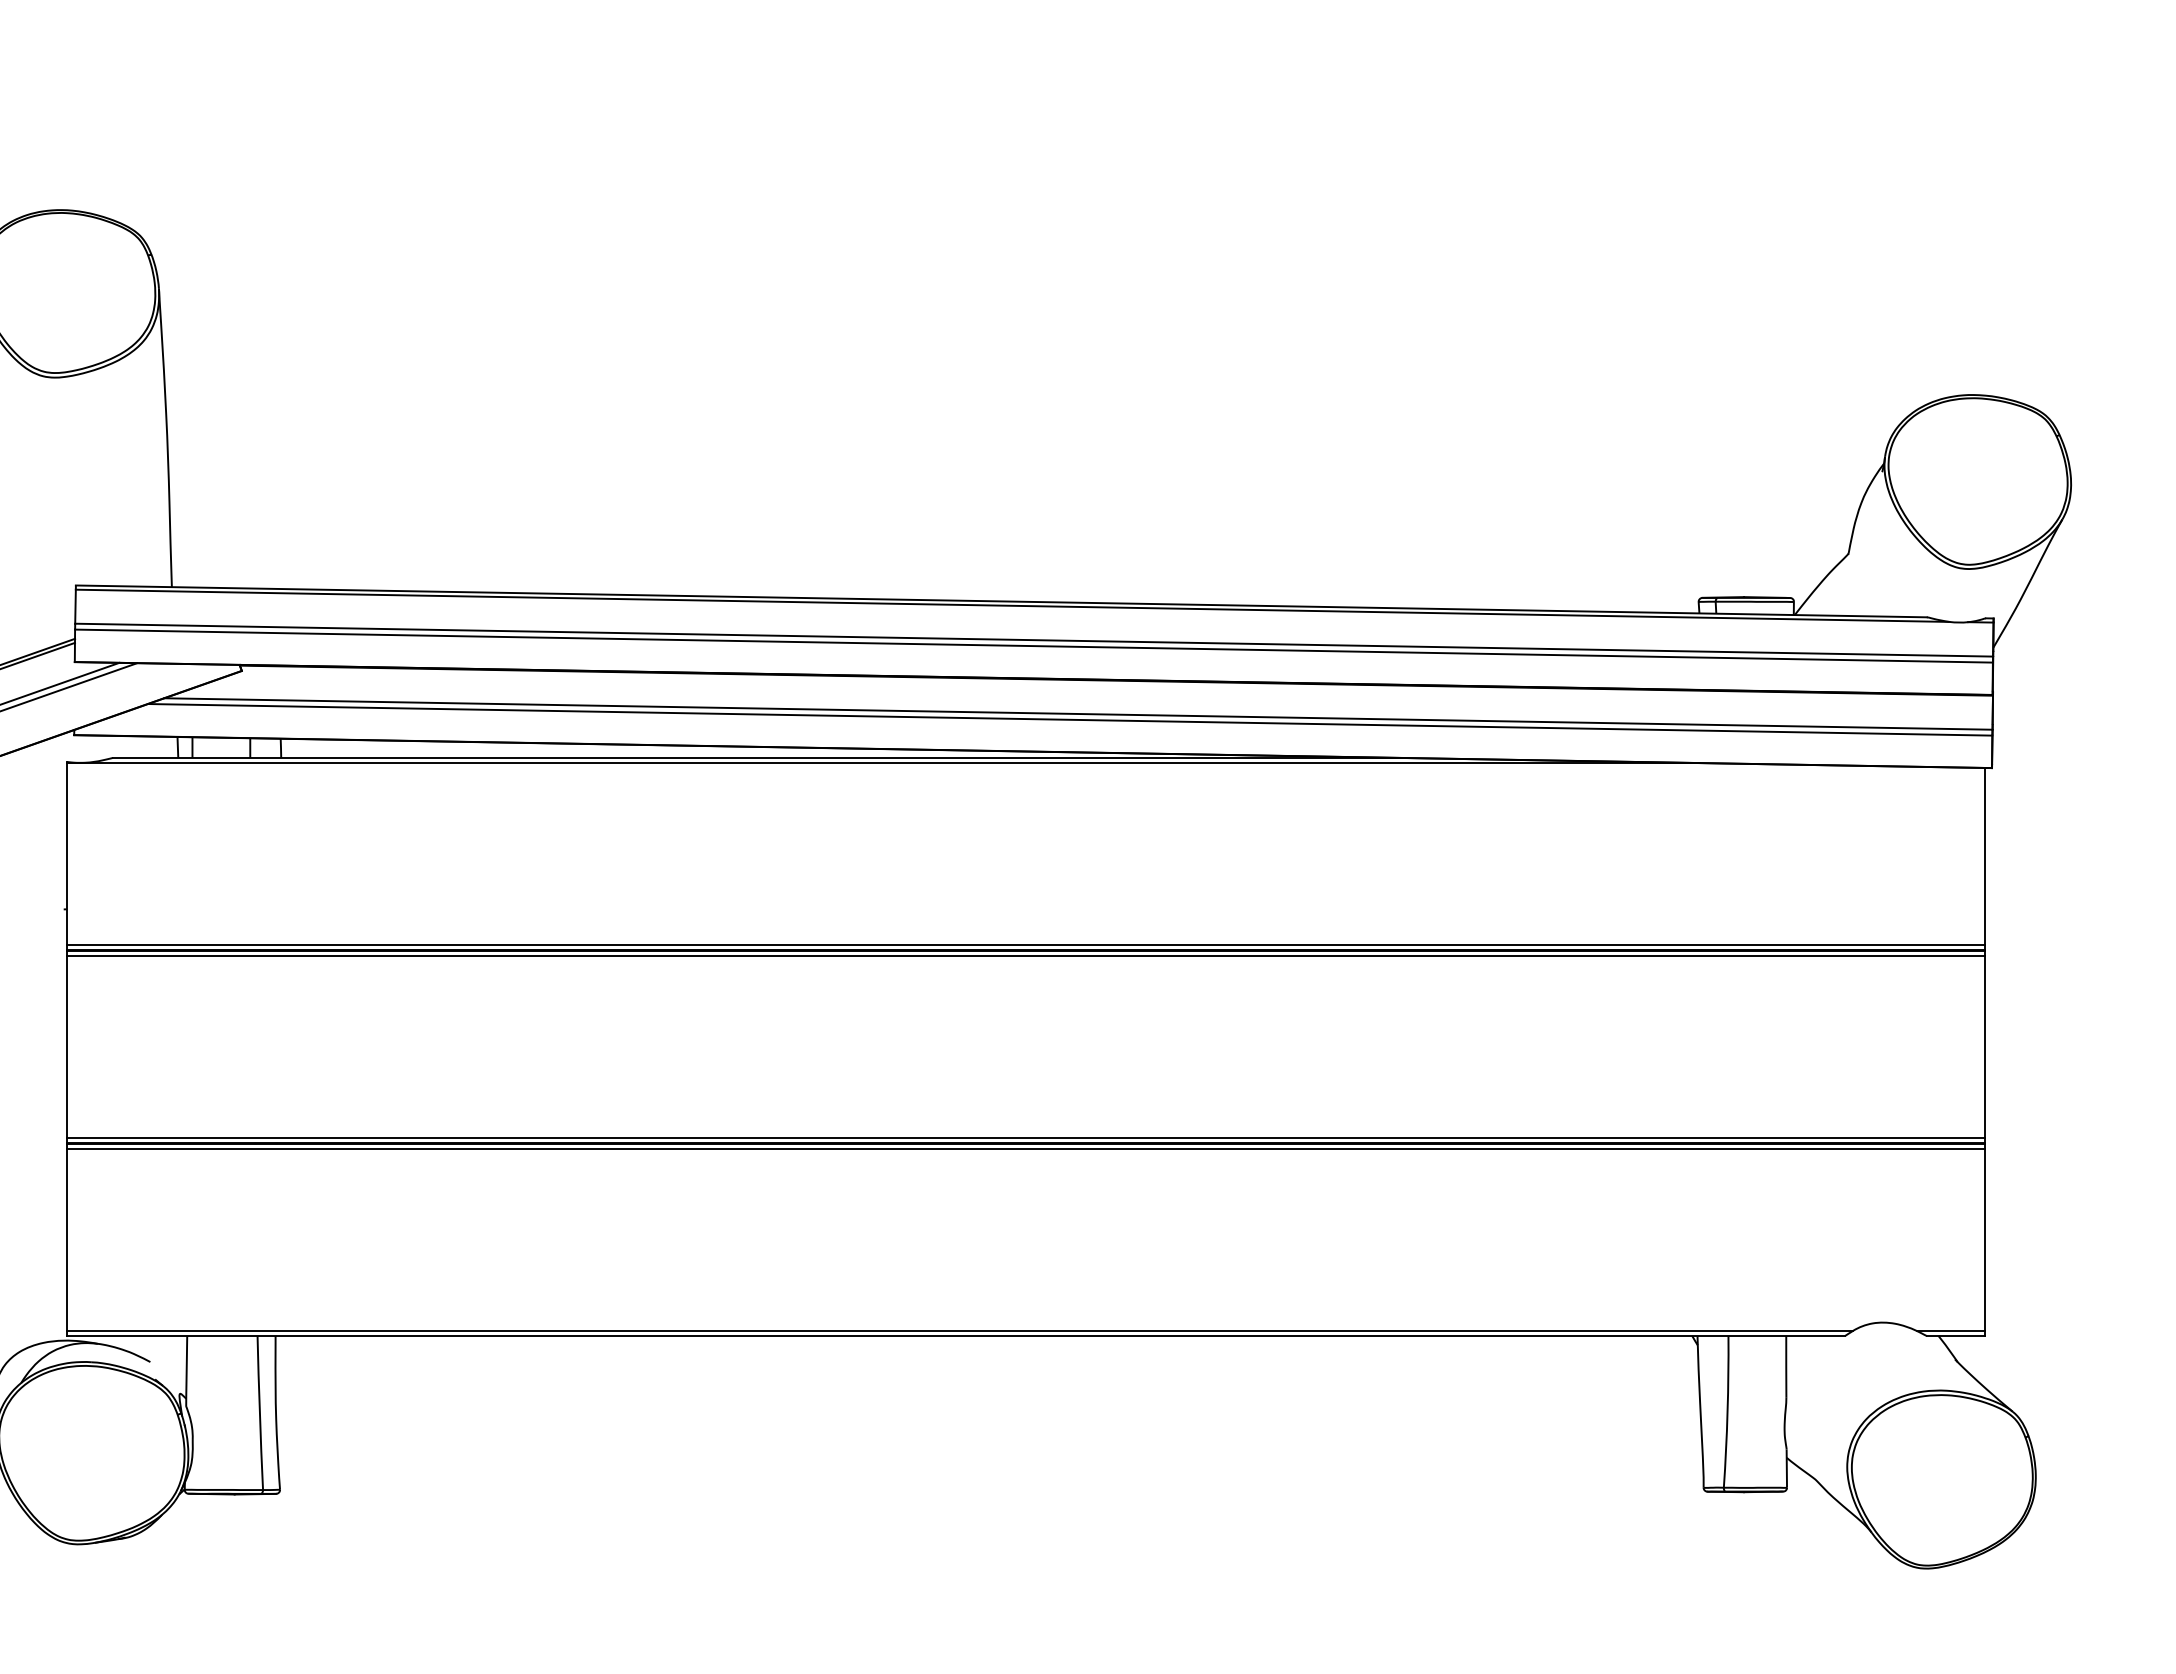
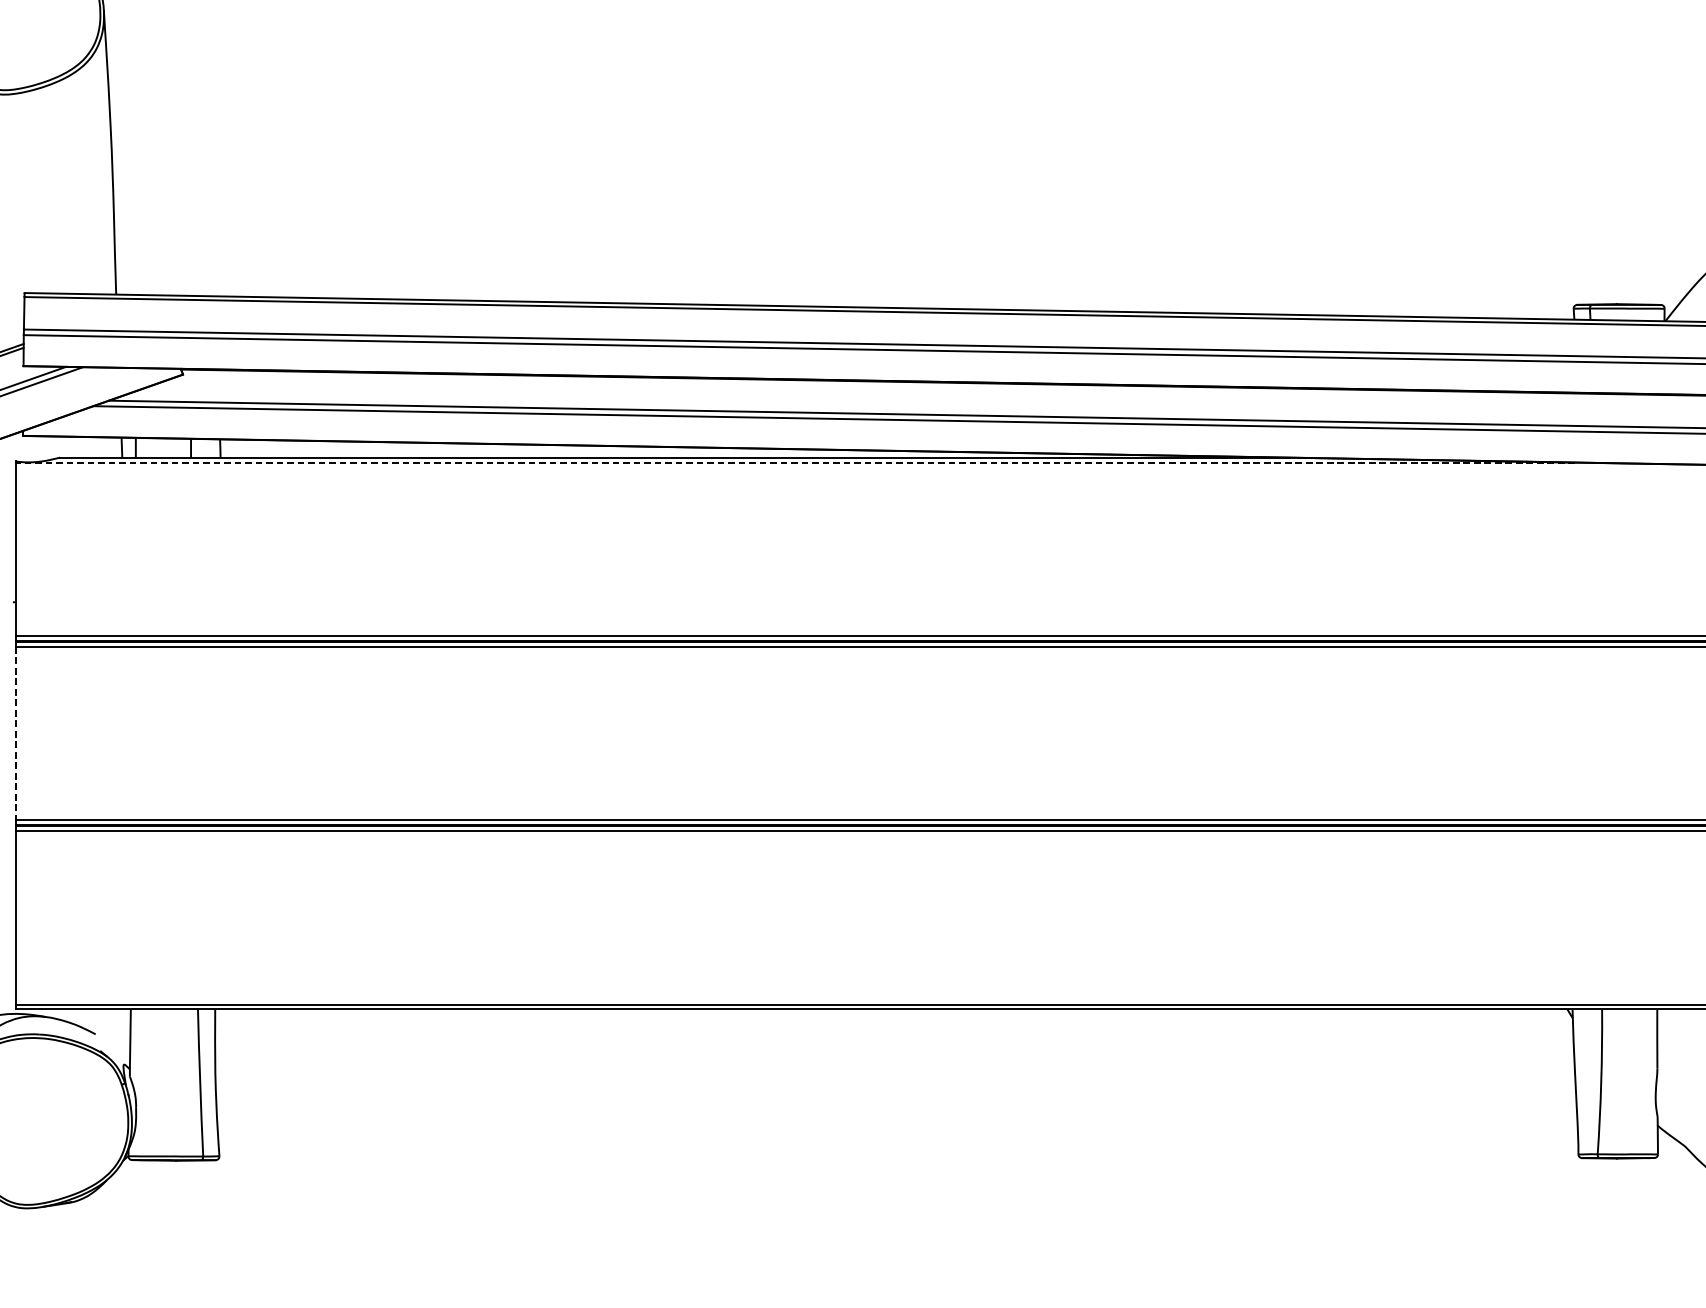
line: (883, 763) -> (795, 462), solid -> dashed
line: (66, 1046) -> (15, 733), solid -> dashed

